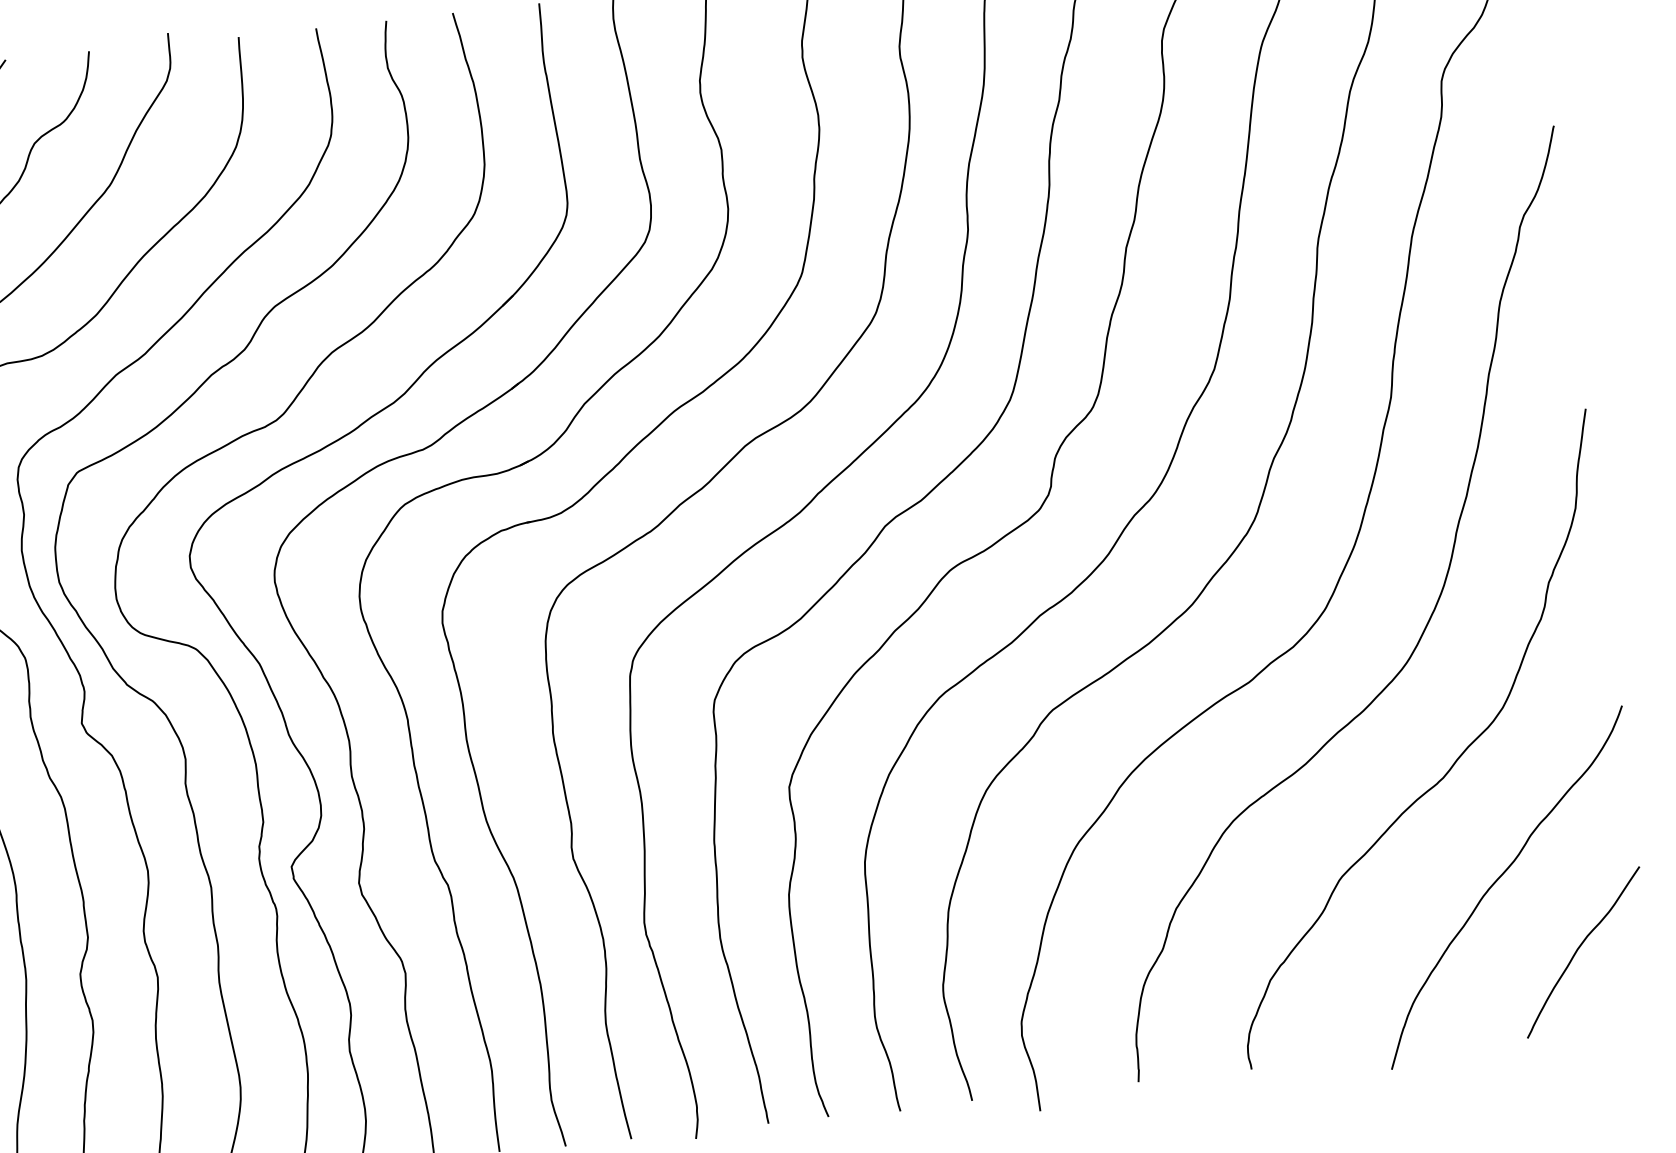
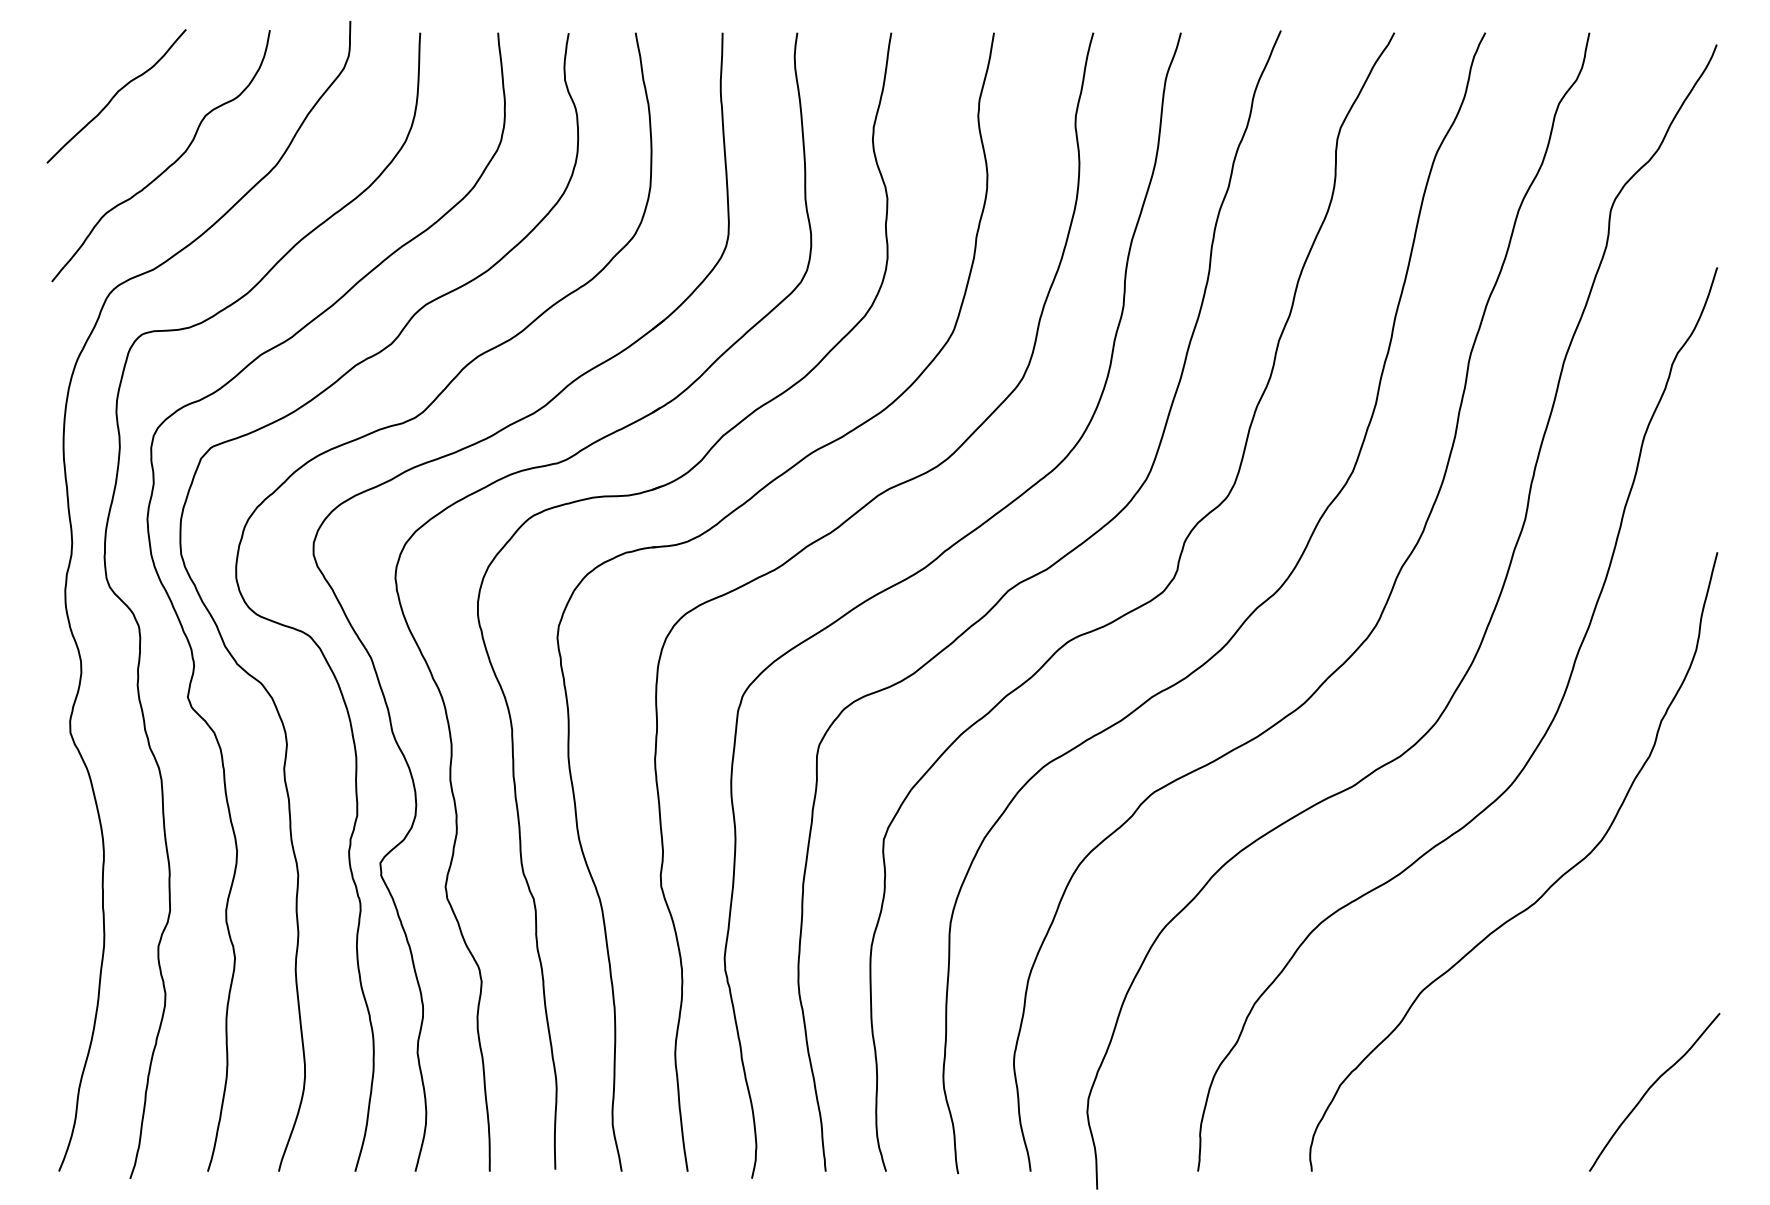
curve: (1497, 880) -> (1577, 1011), removed

